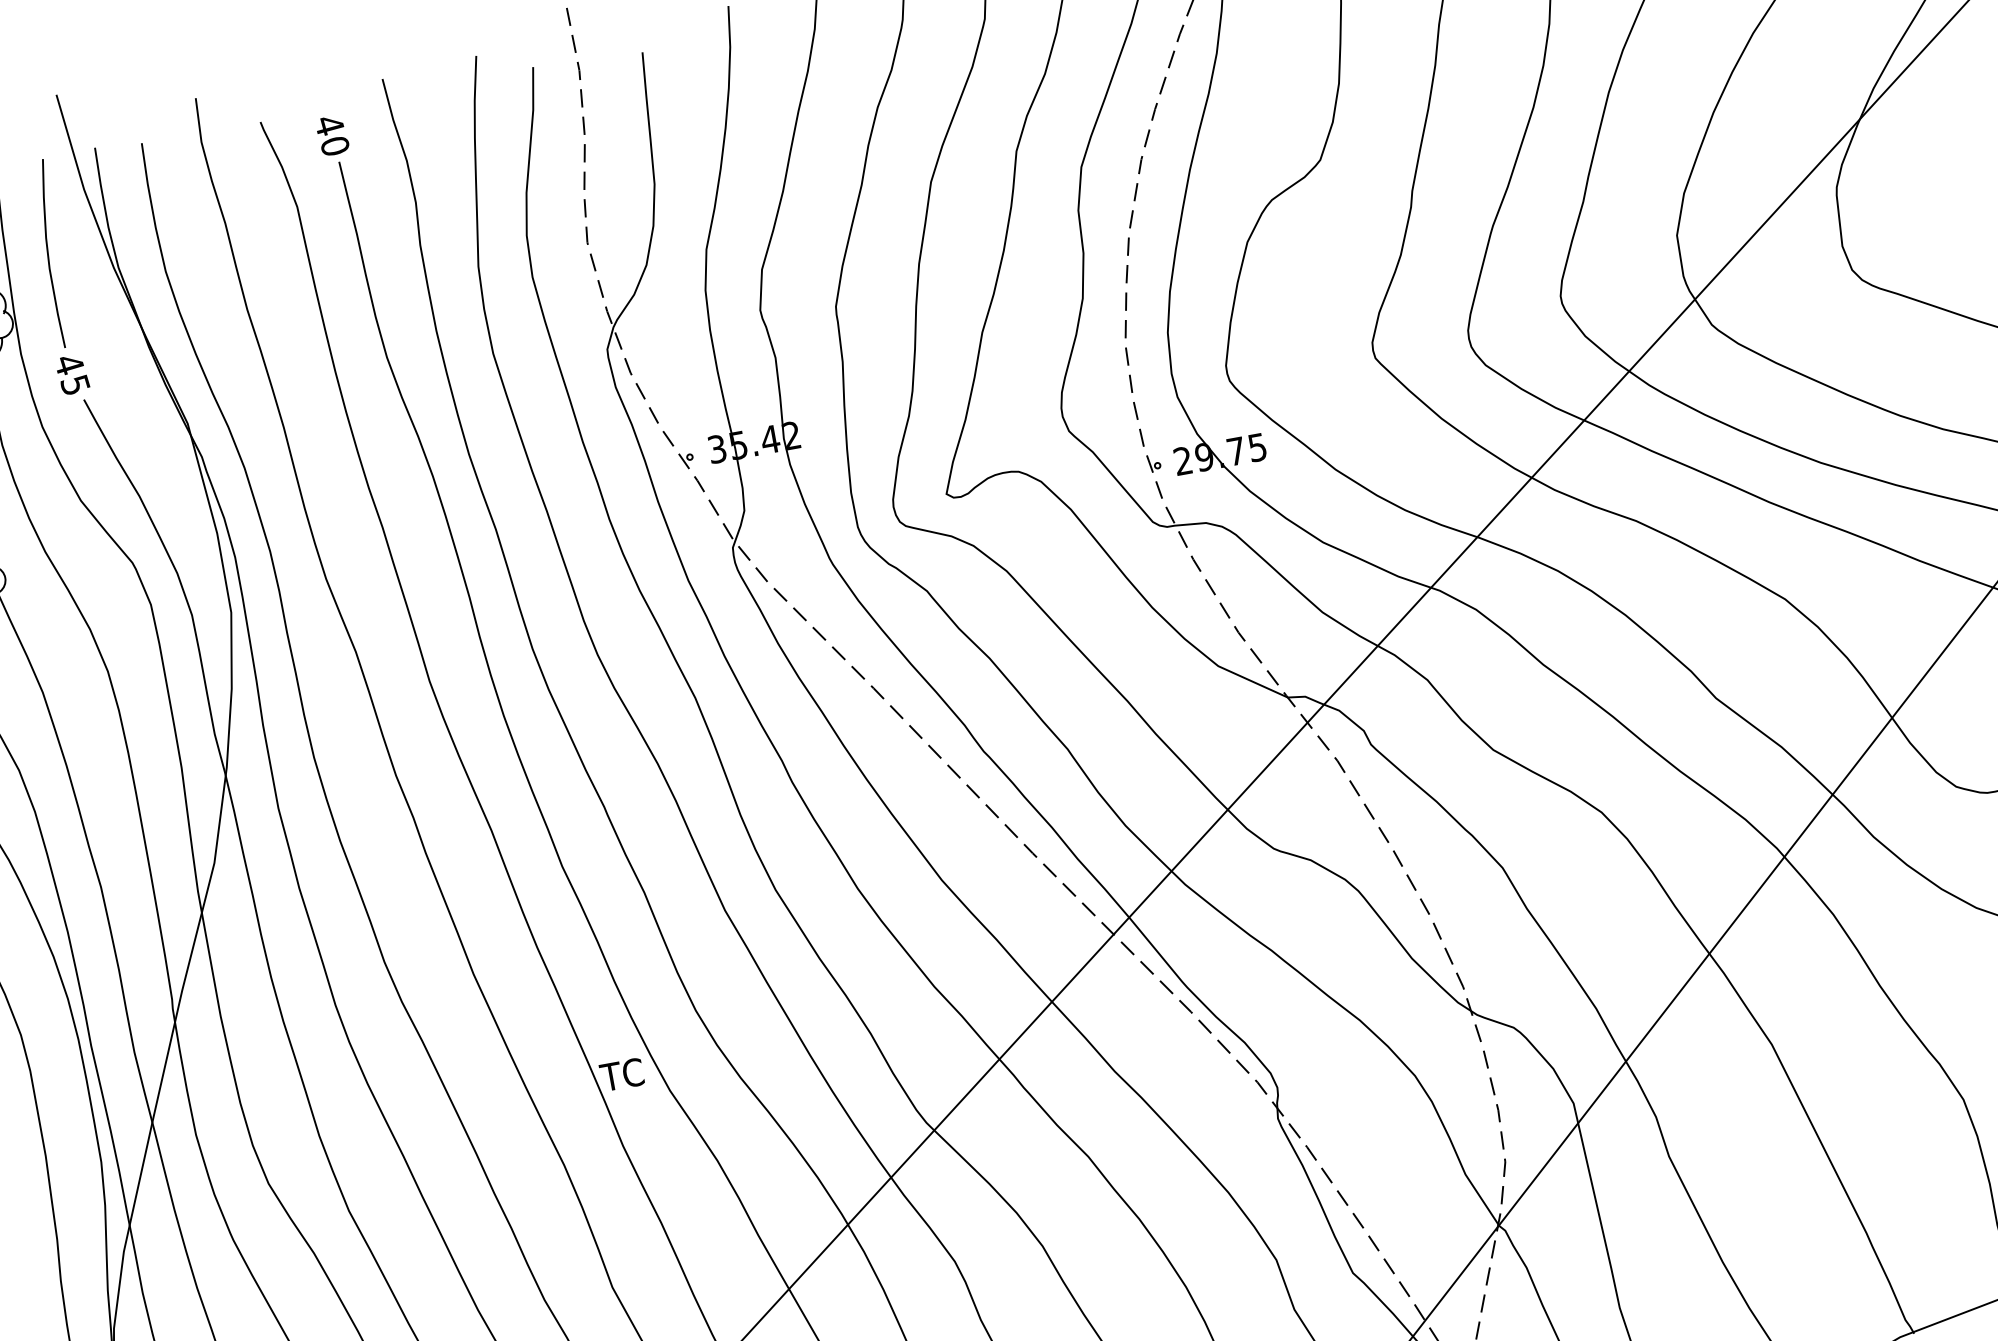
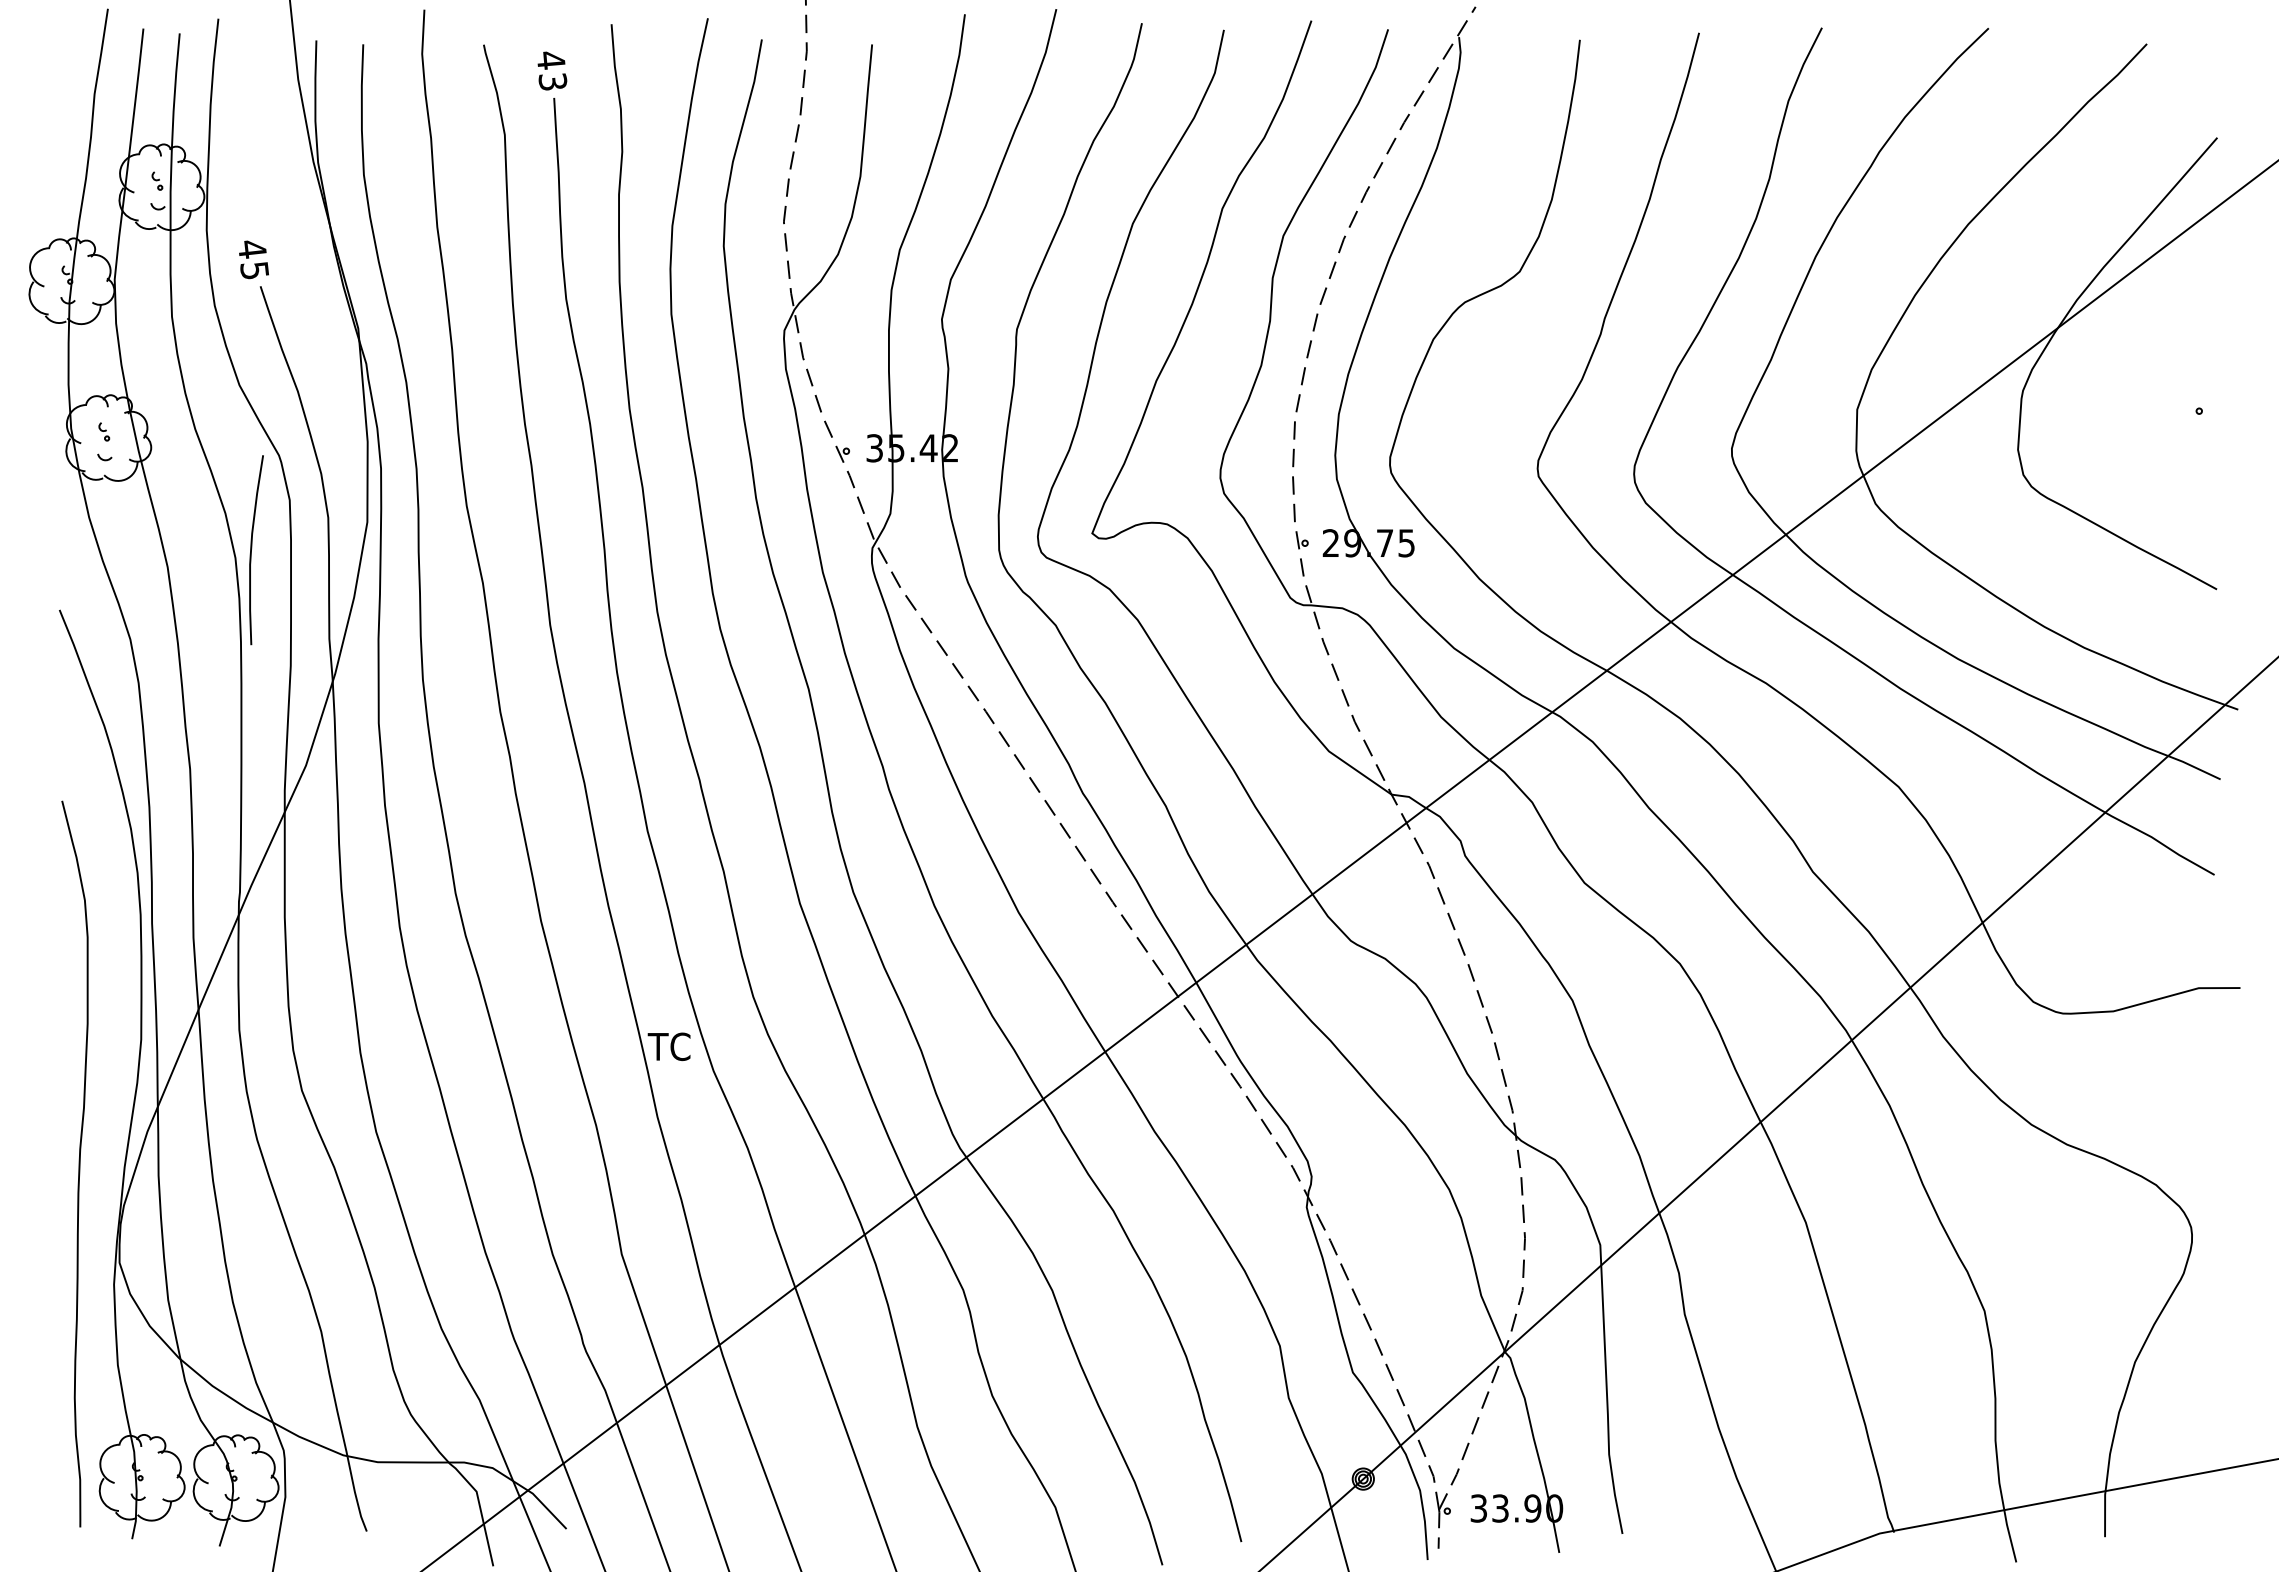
text: (334, 145) -> (552, 81), 40 -> 43
curve: (49, 252) -> (252, 548), moved

